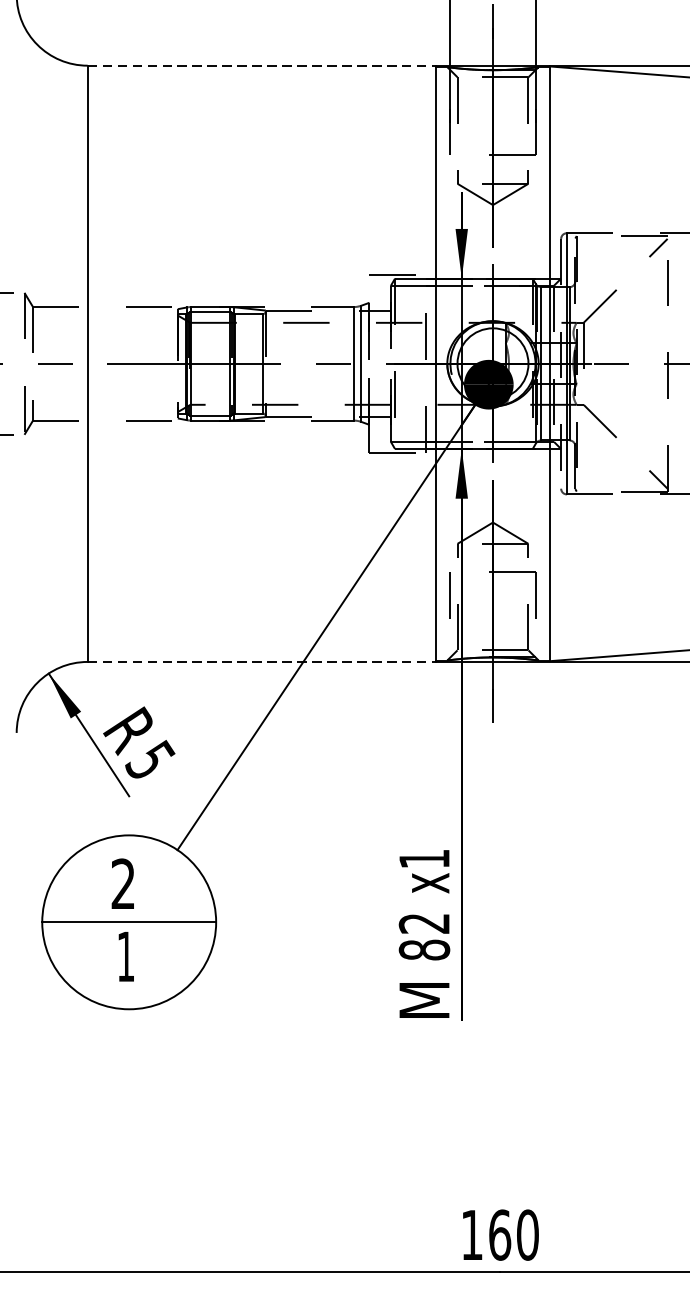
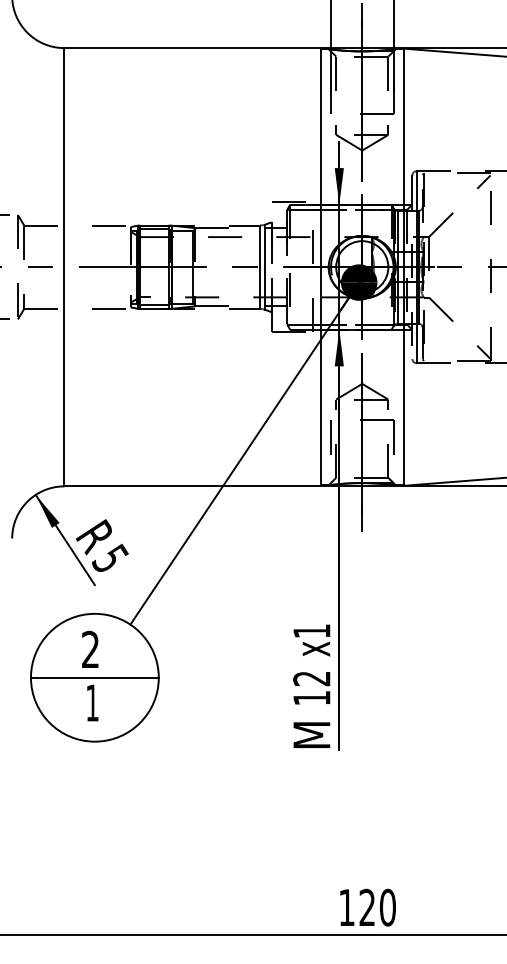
line: (262, 66) -> (192, 48), dashed -> solid
line: (262, 662) -> (192, 486), dashed -> solid
text: (423, 949) -> (311, 697), 82 -> 12
text: (500, 1234) -> (367, 907), 160 -> 120

